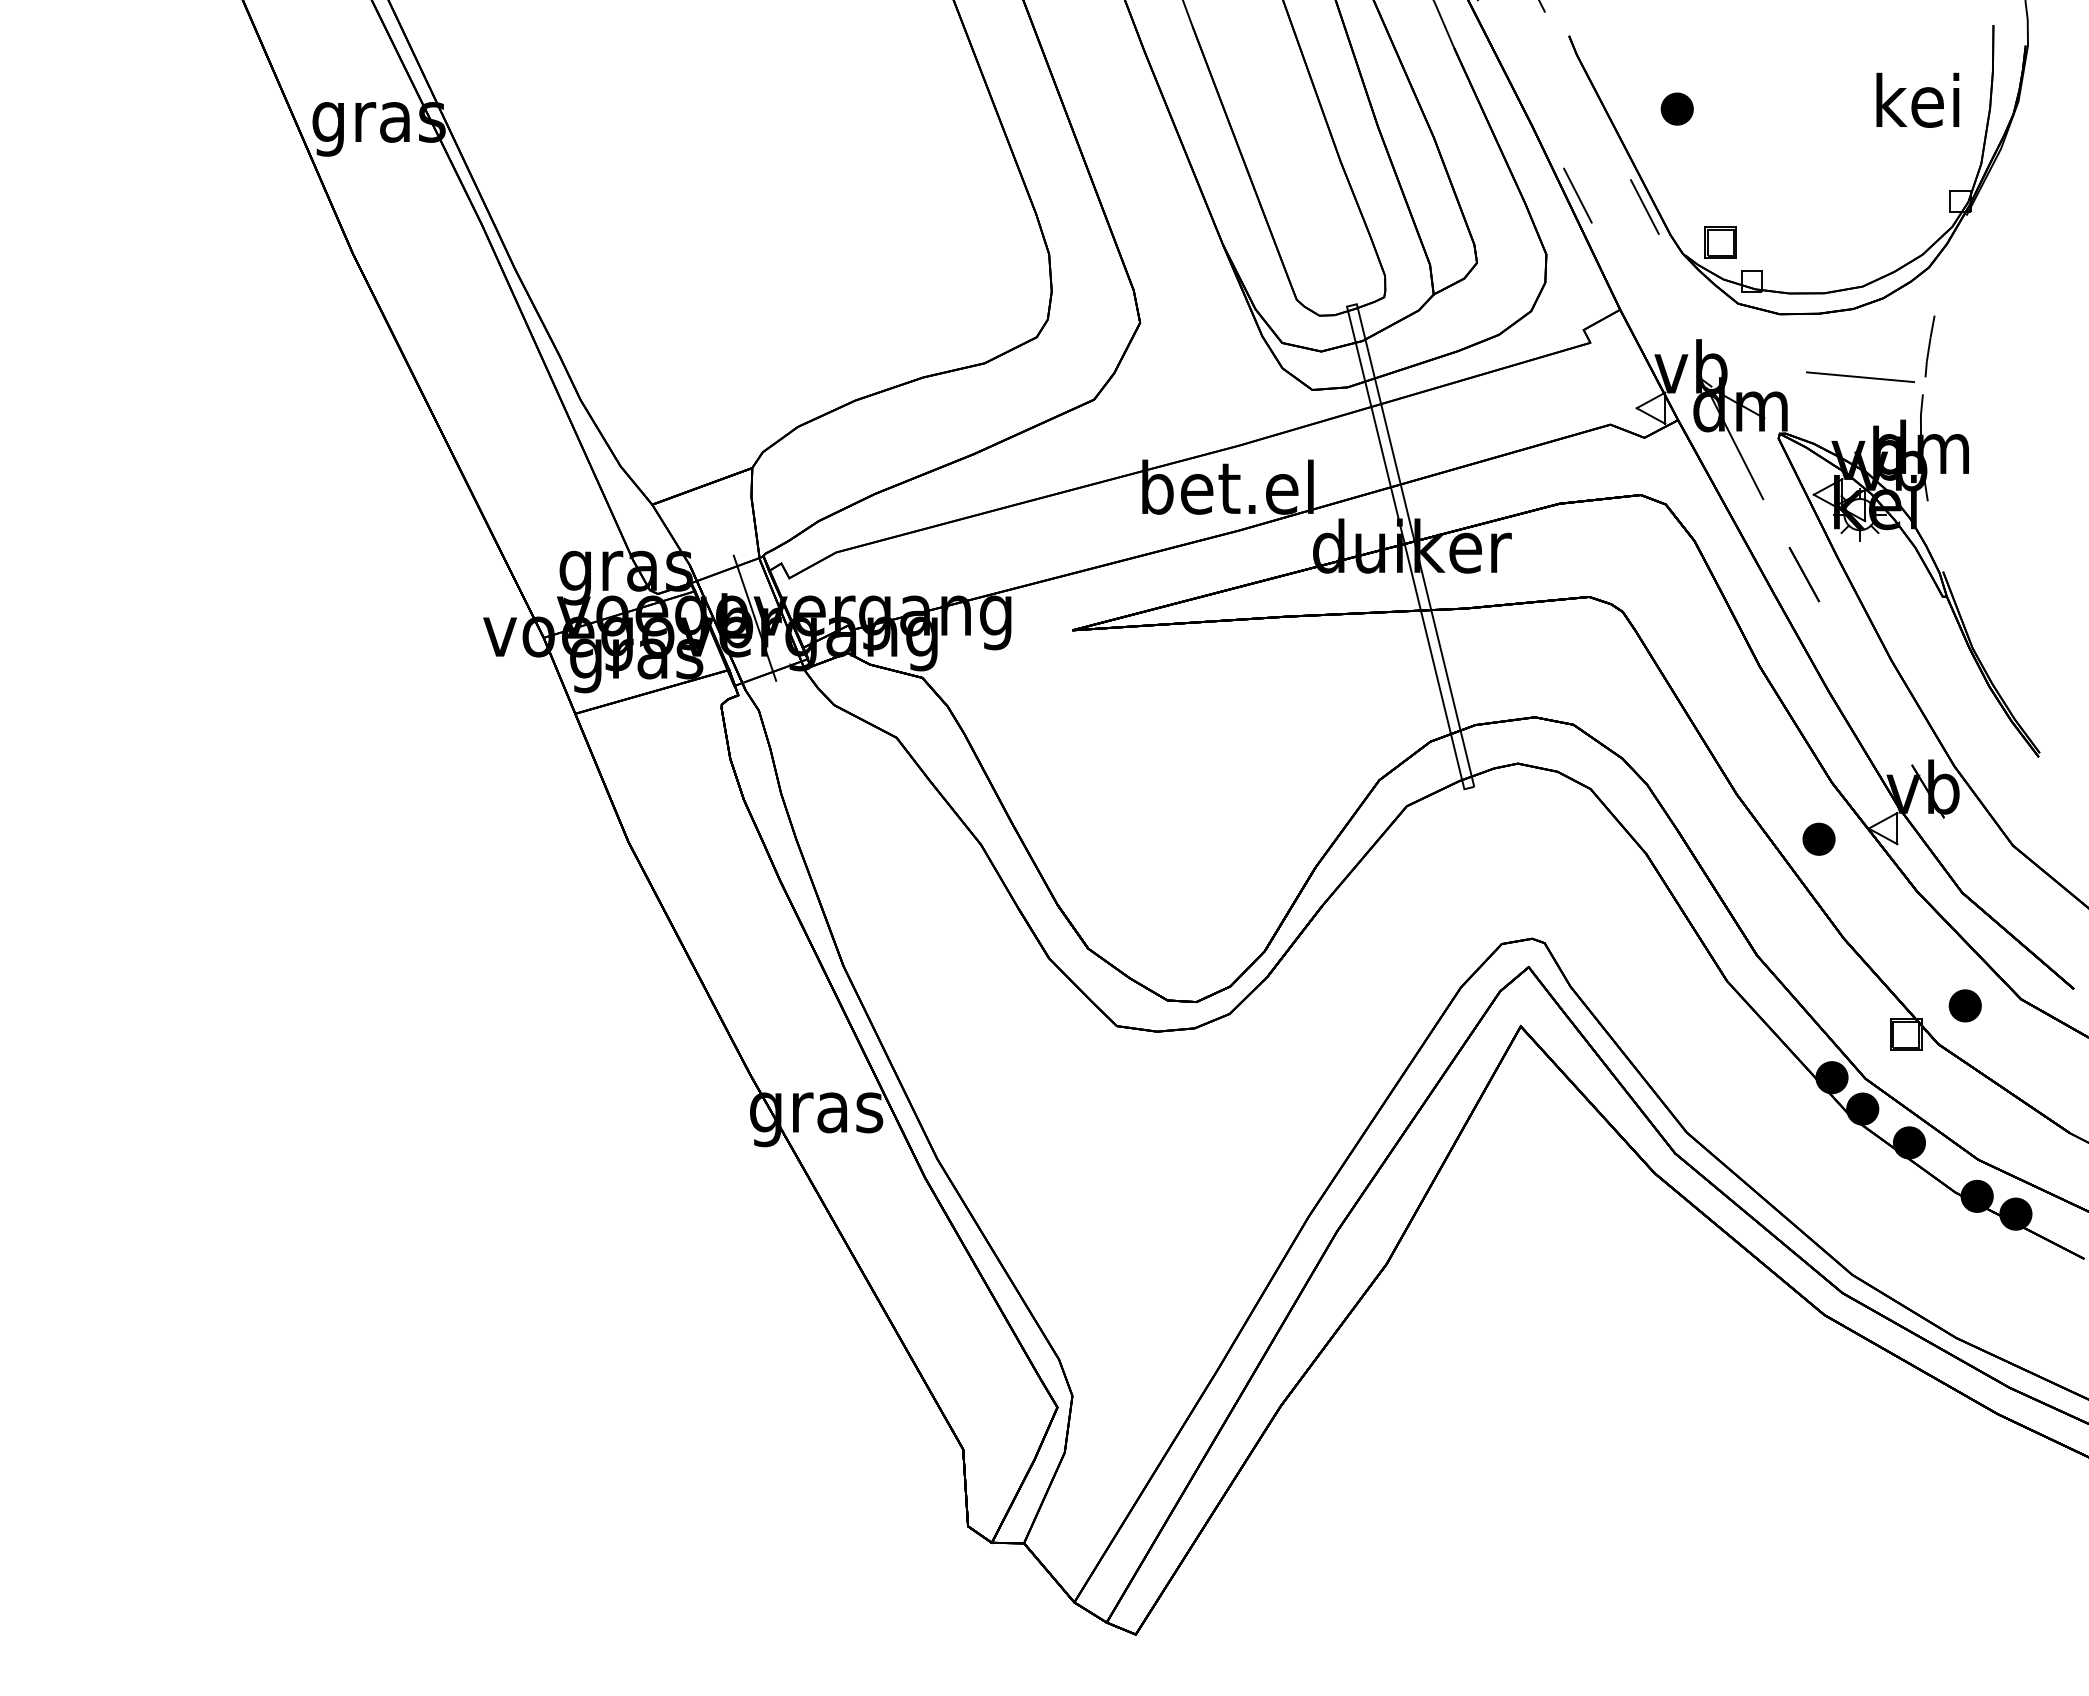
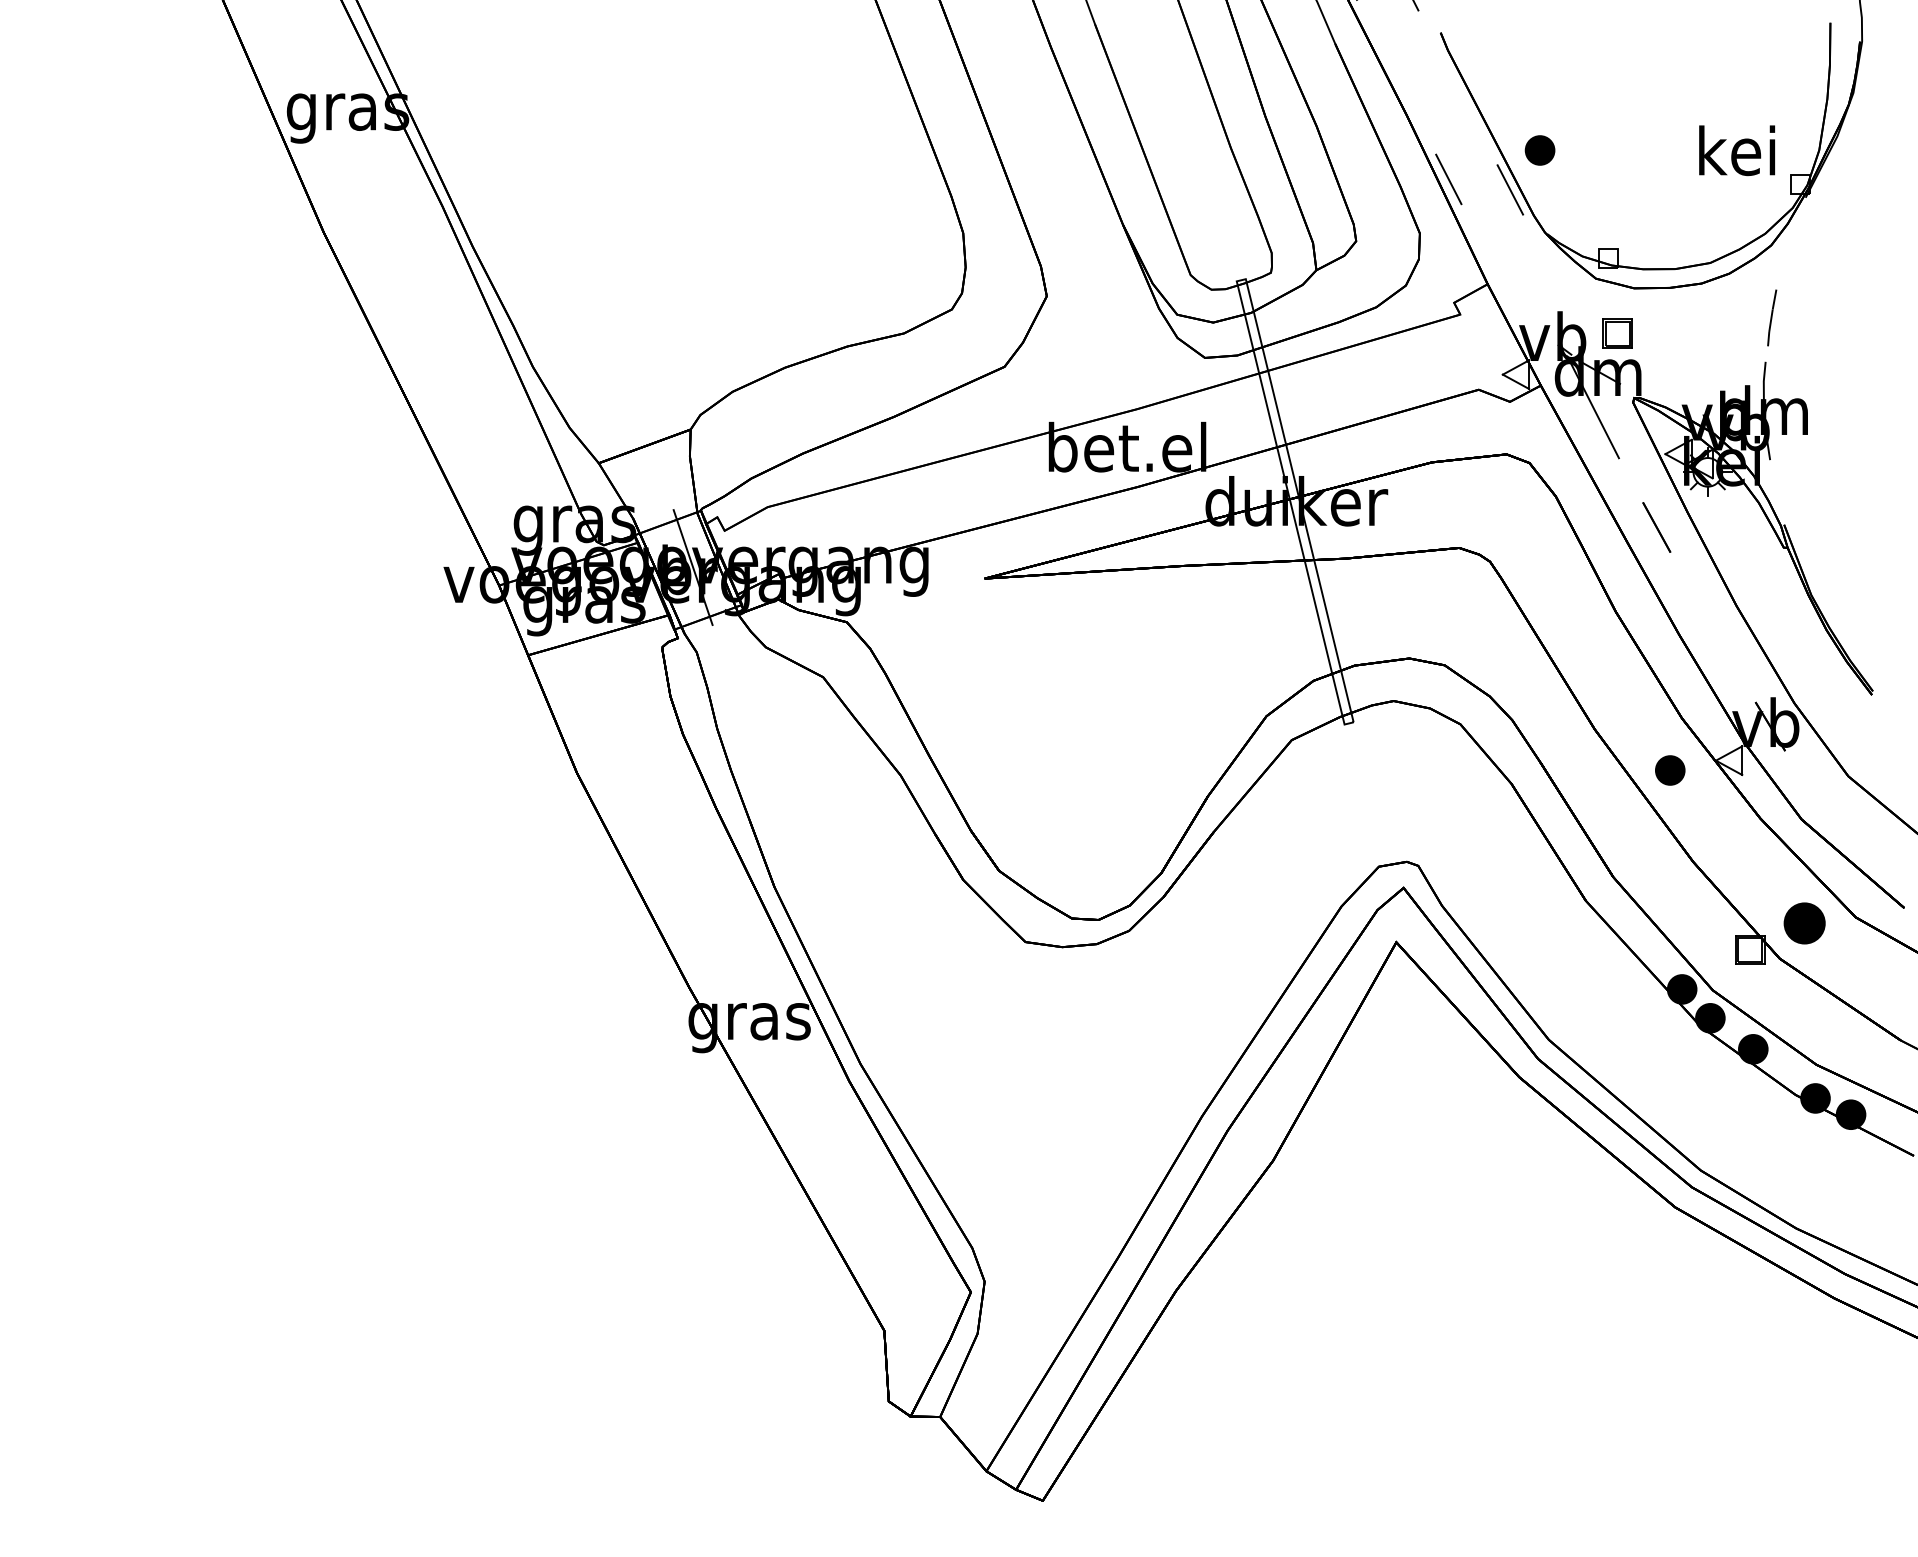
text: (1917, 99) -> (1736, 149), moved
part: (1676, 108) -> (1539, 149), moved
part: (1720, 242) -> (1617, 333), moved
line: (1860, 377) -> (1708, 346), removed
part: (1964, 1005) -> (1803, 923), size x1.4

